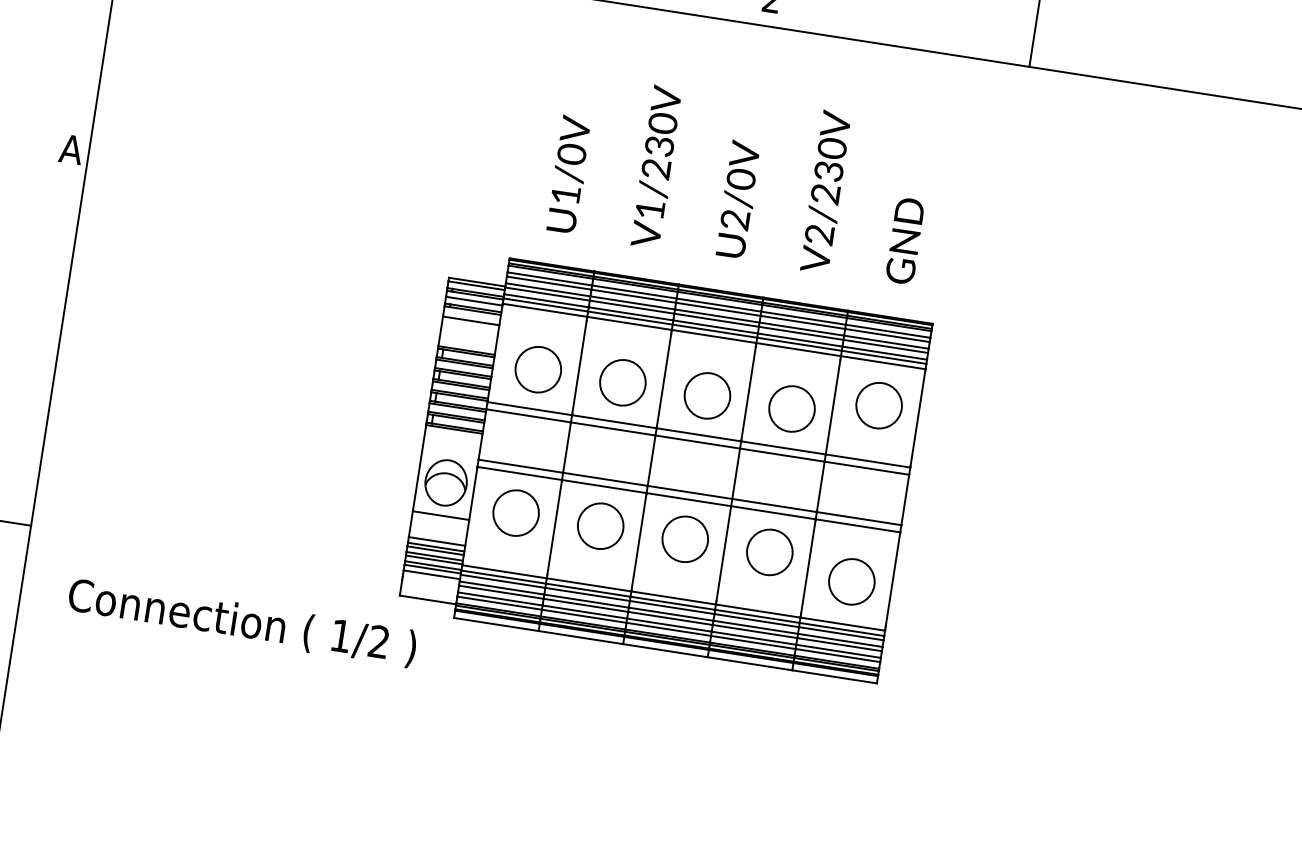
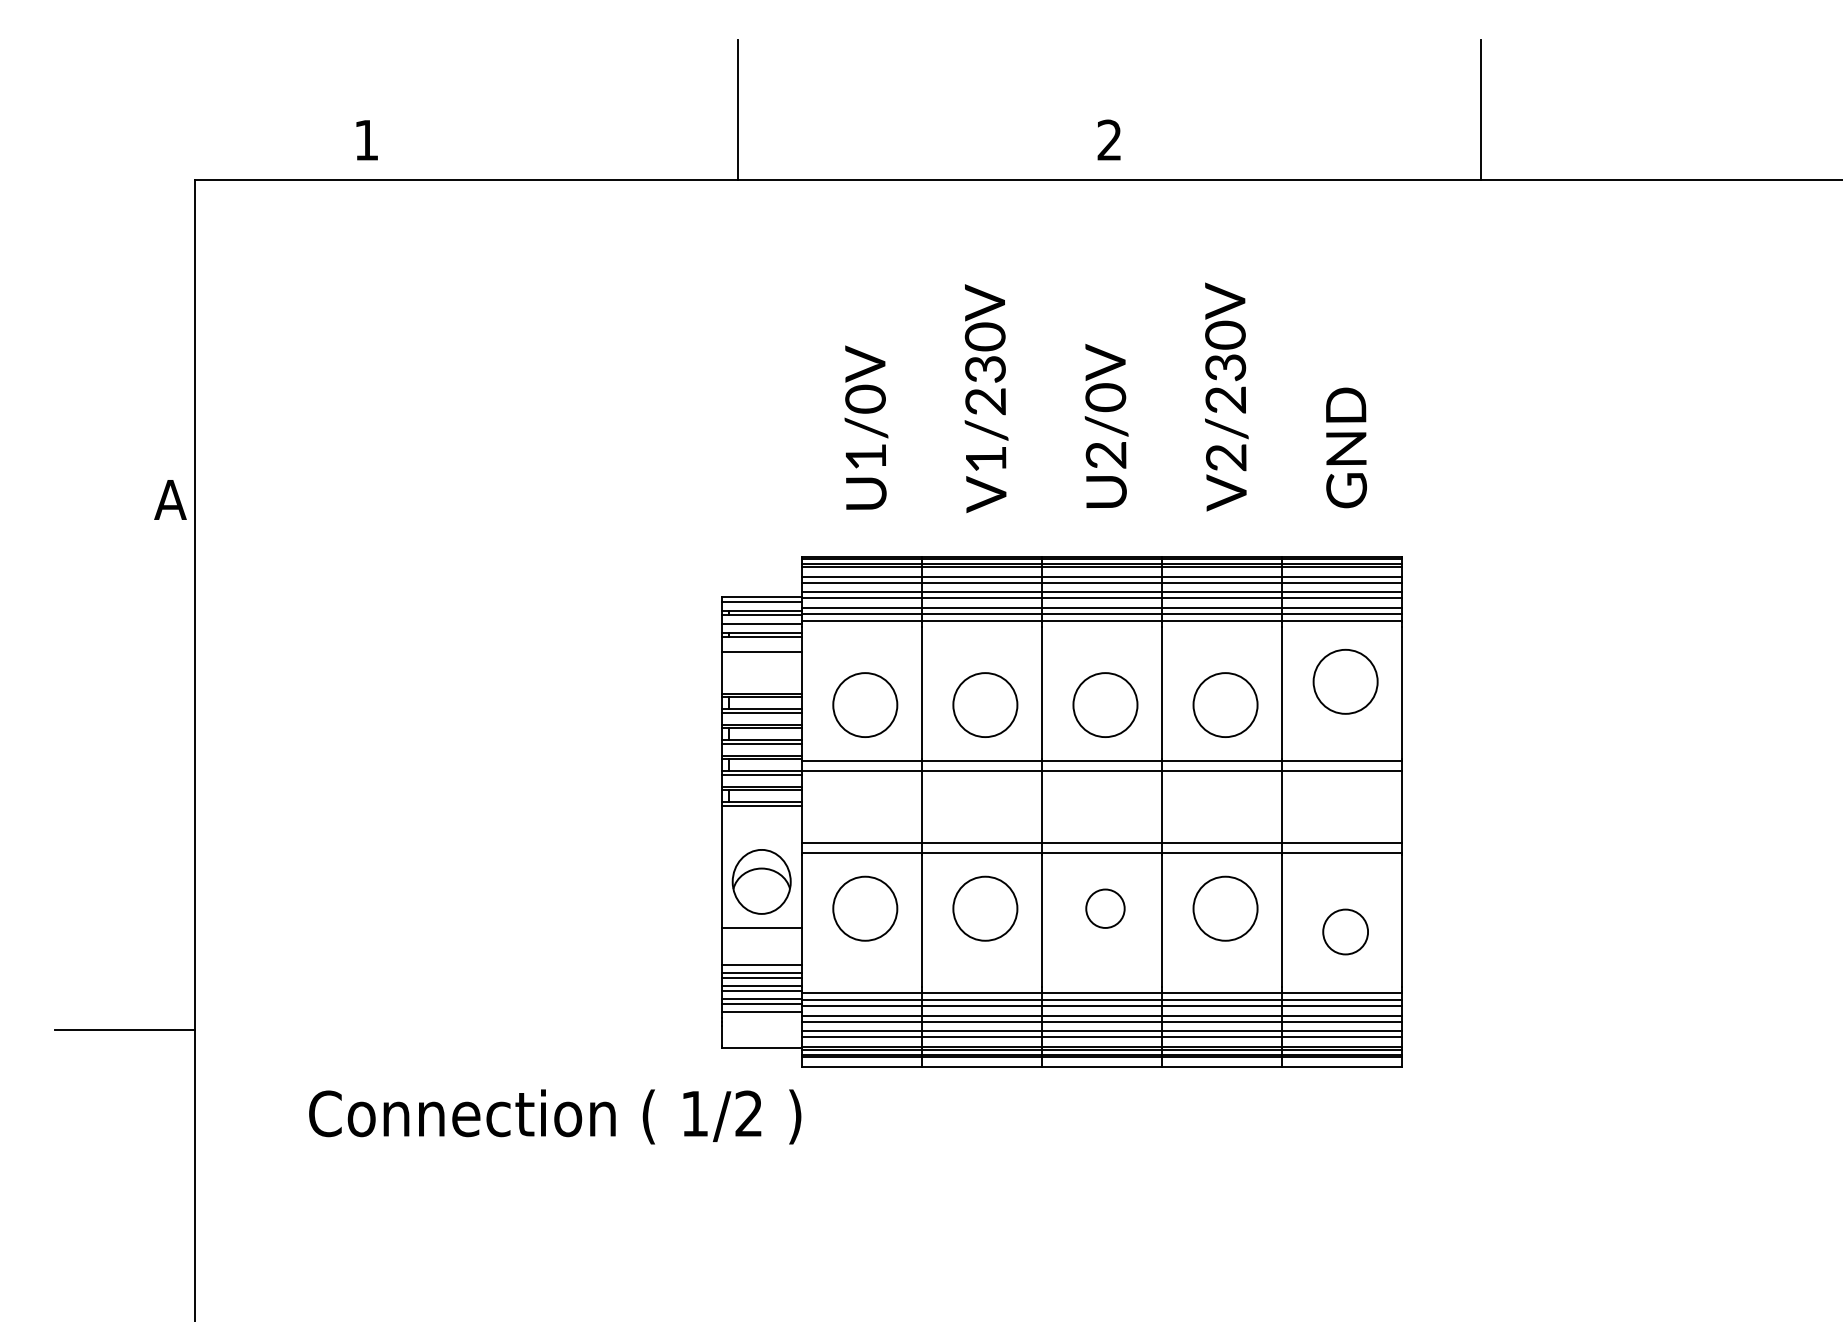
circle: (685, 539) -> (1105, 908), size x0.6
circle: (851, 582) -> (1345, 932), size x0.7
text: (242, 622) -> (555, 1116), moved

